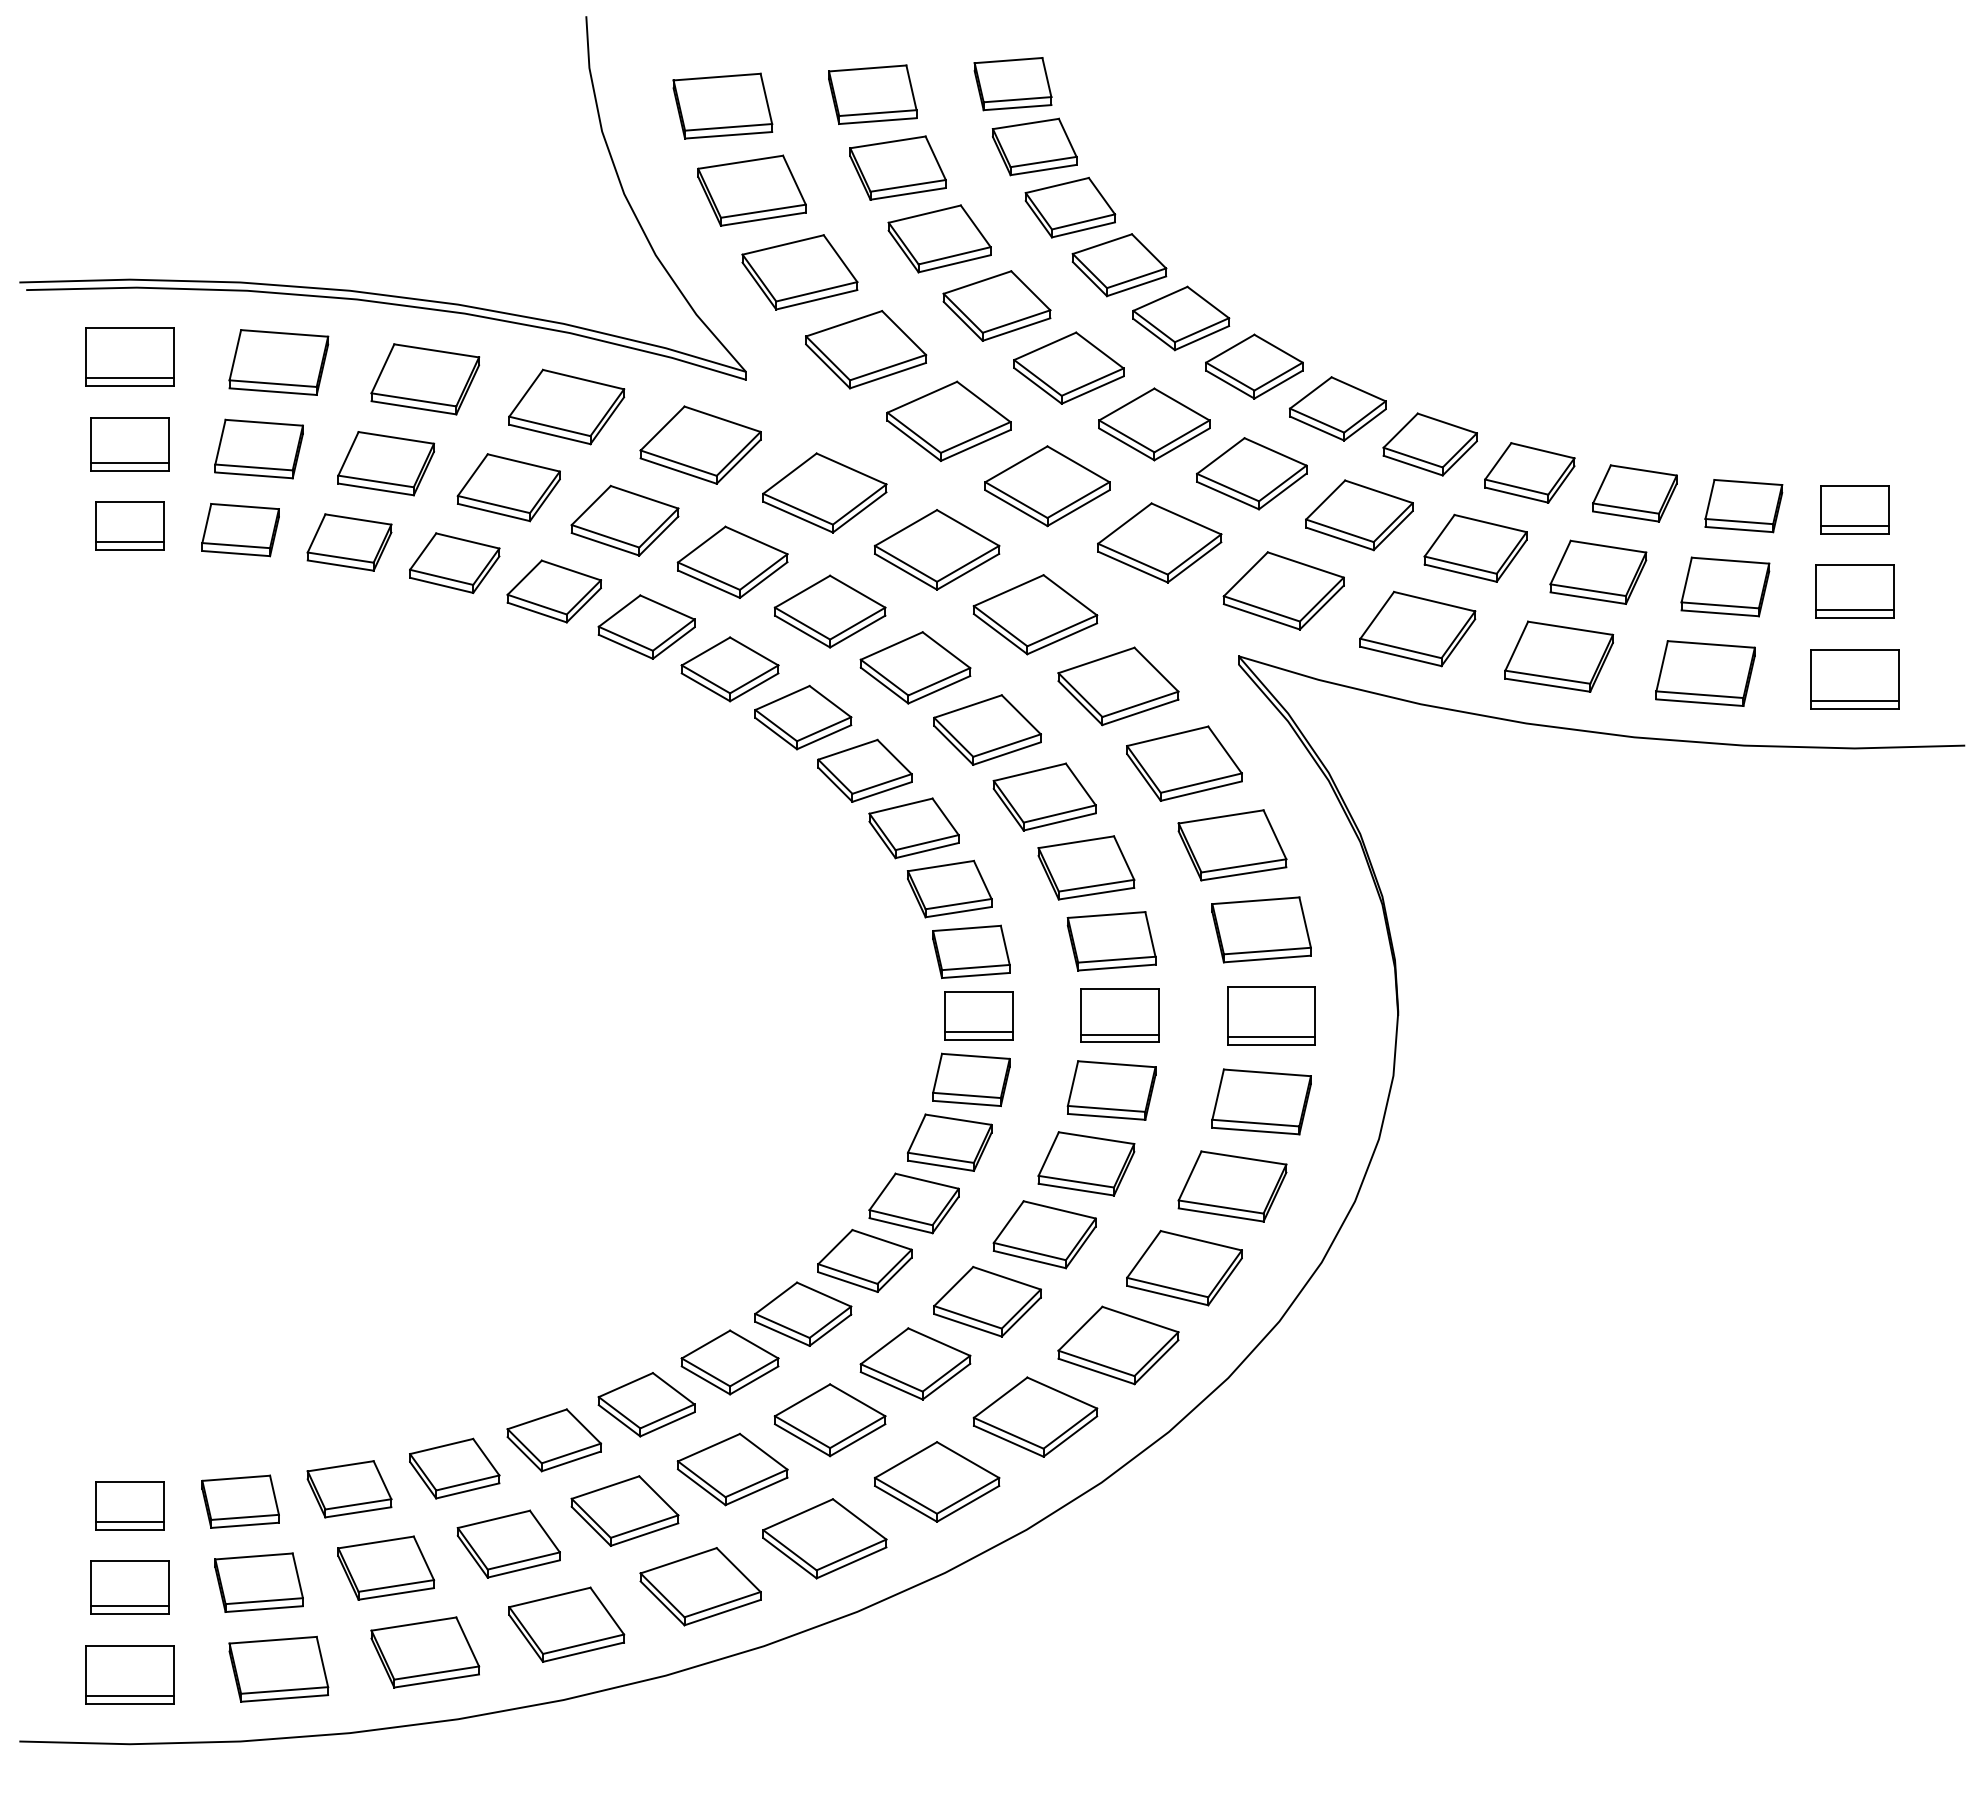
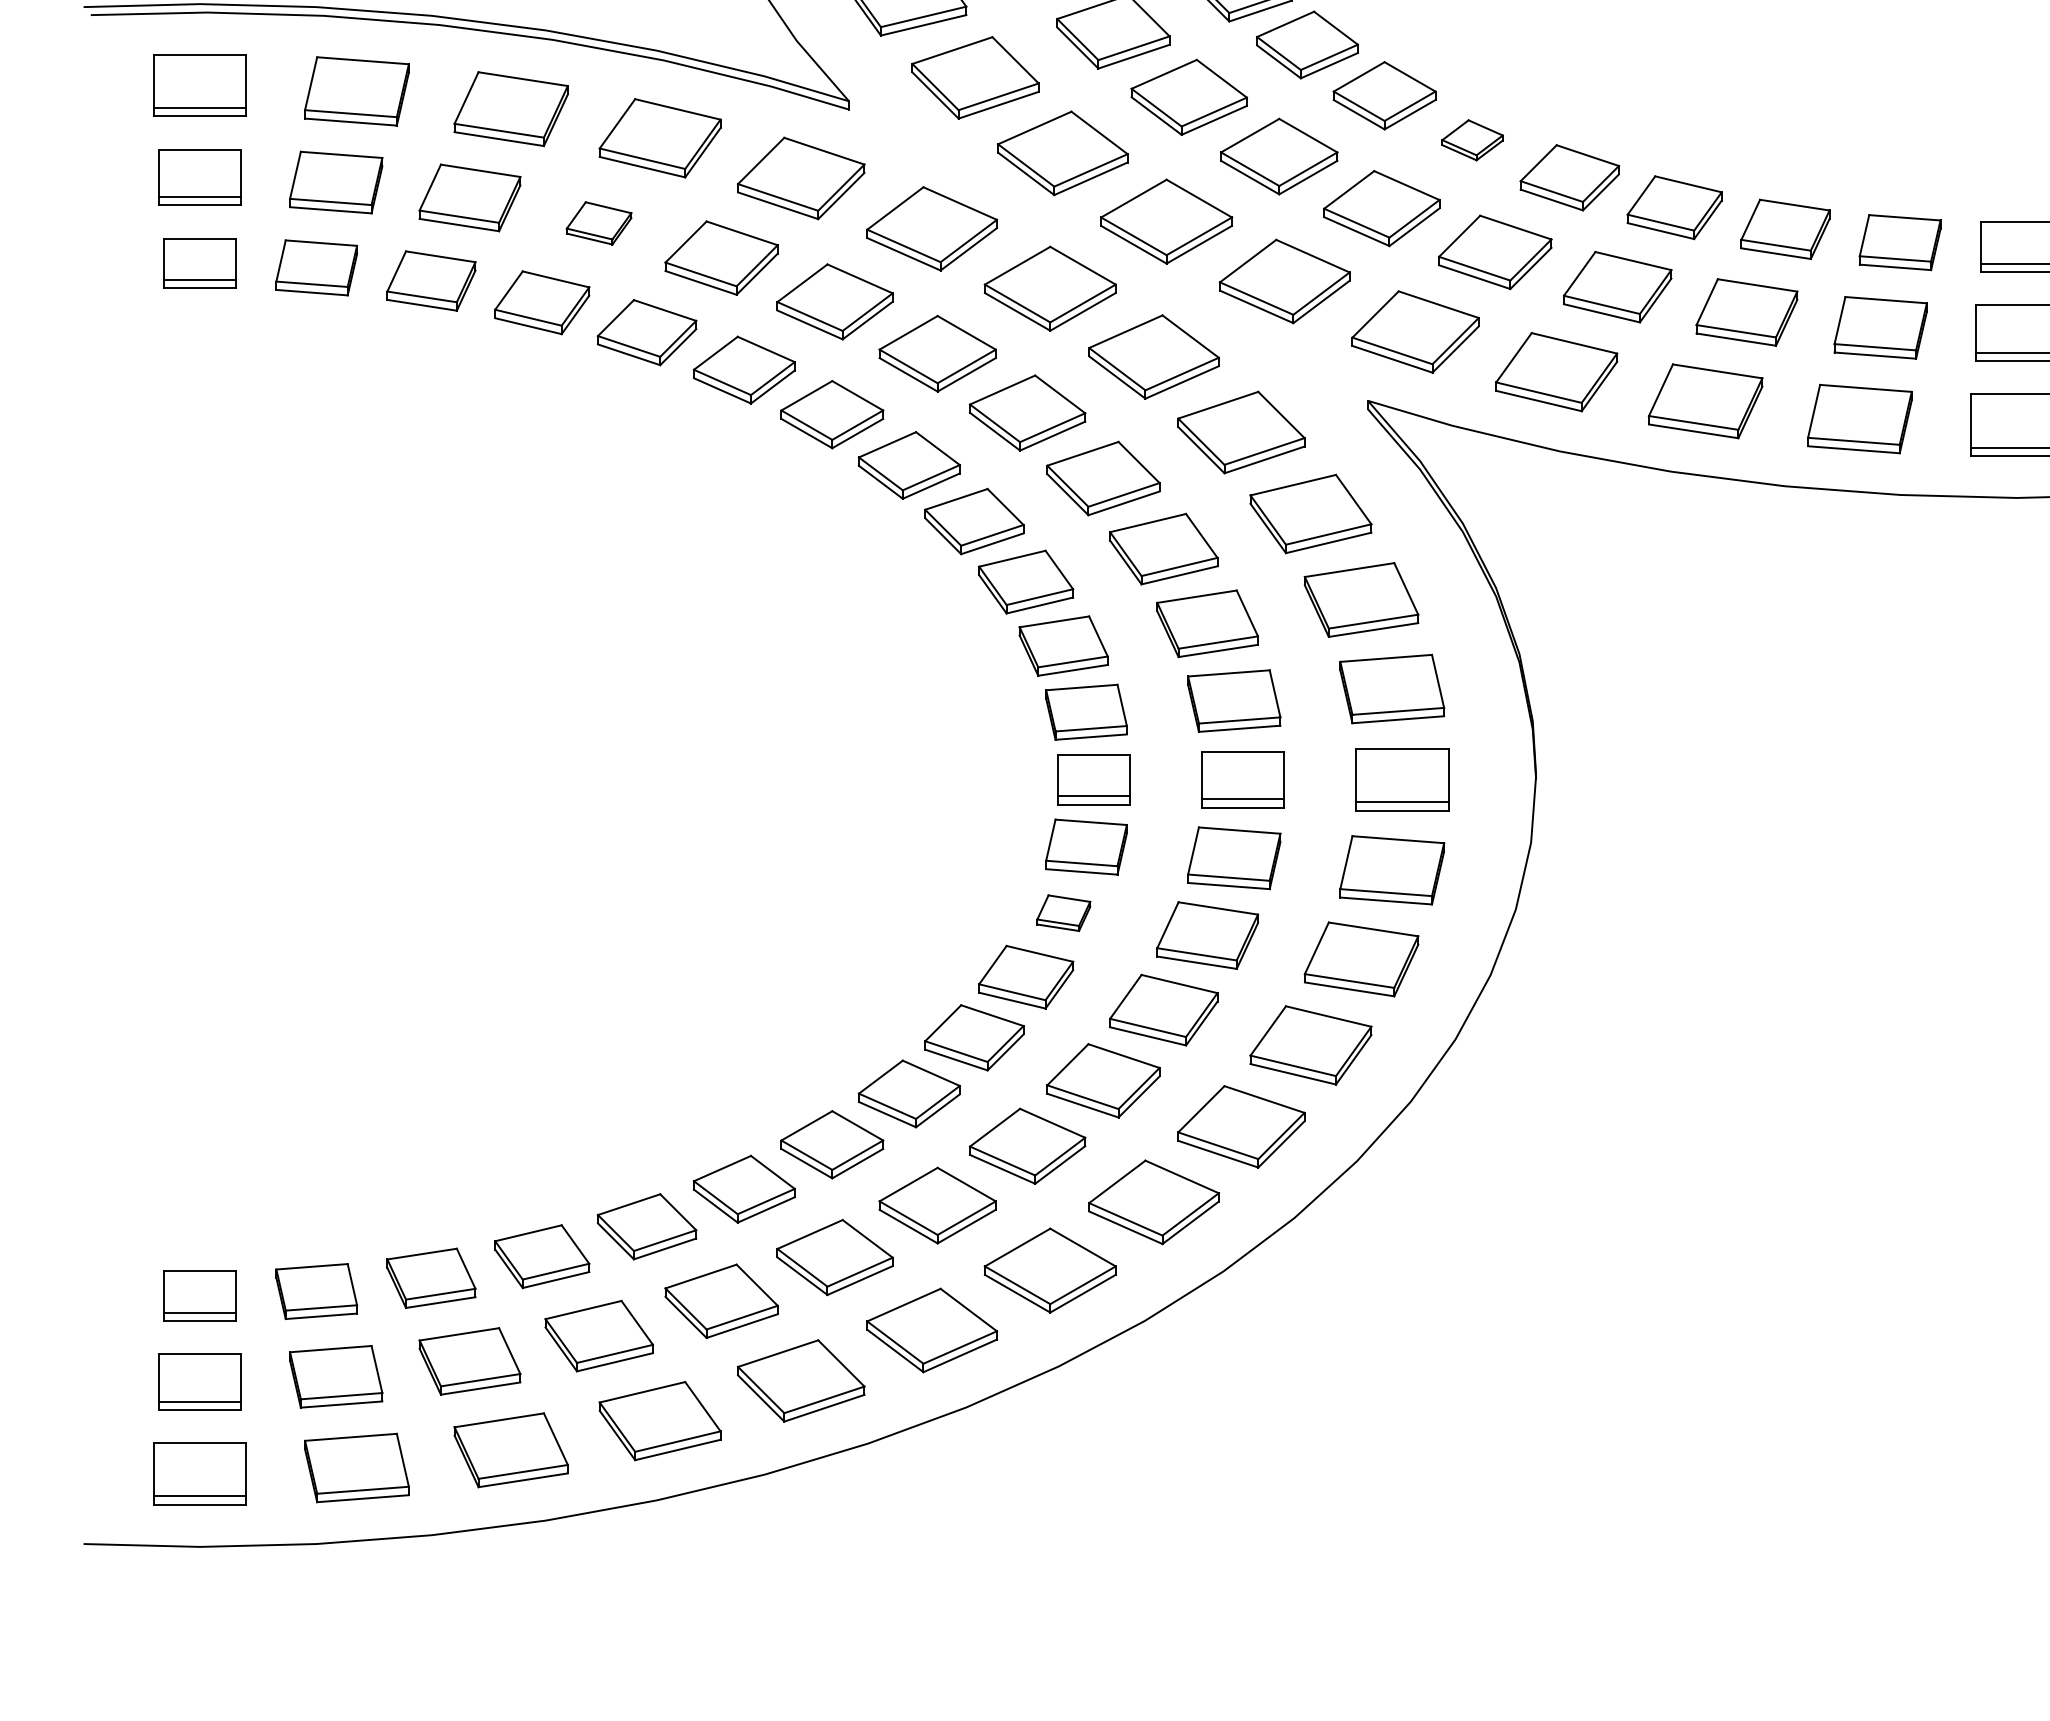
part: (1337, 408) -> (1472, 139), size x0.6
part: (508, 487) -> (598, 223), size x0.6
part: (949, 1142) -> (1063, 913), size x0.6

